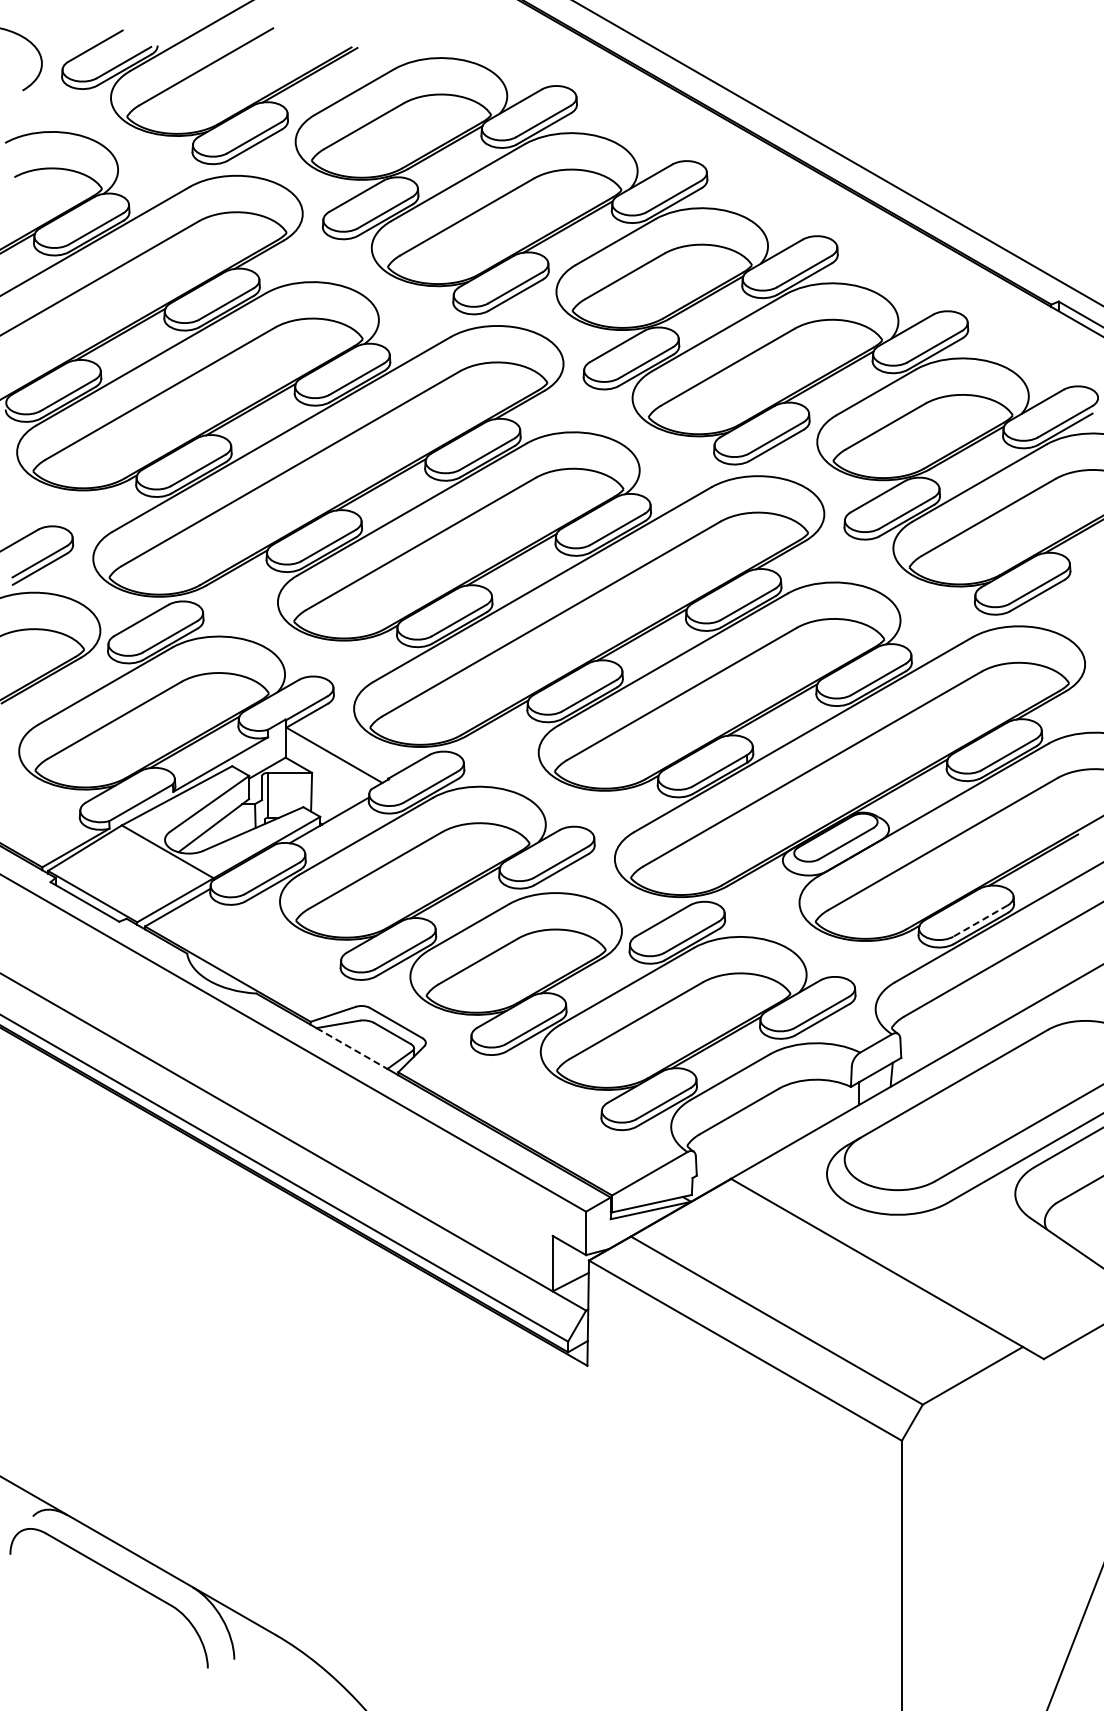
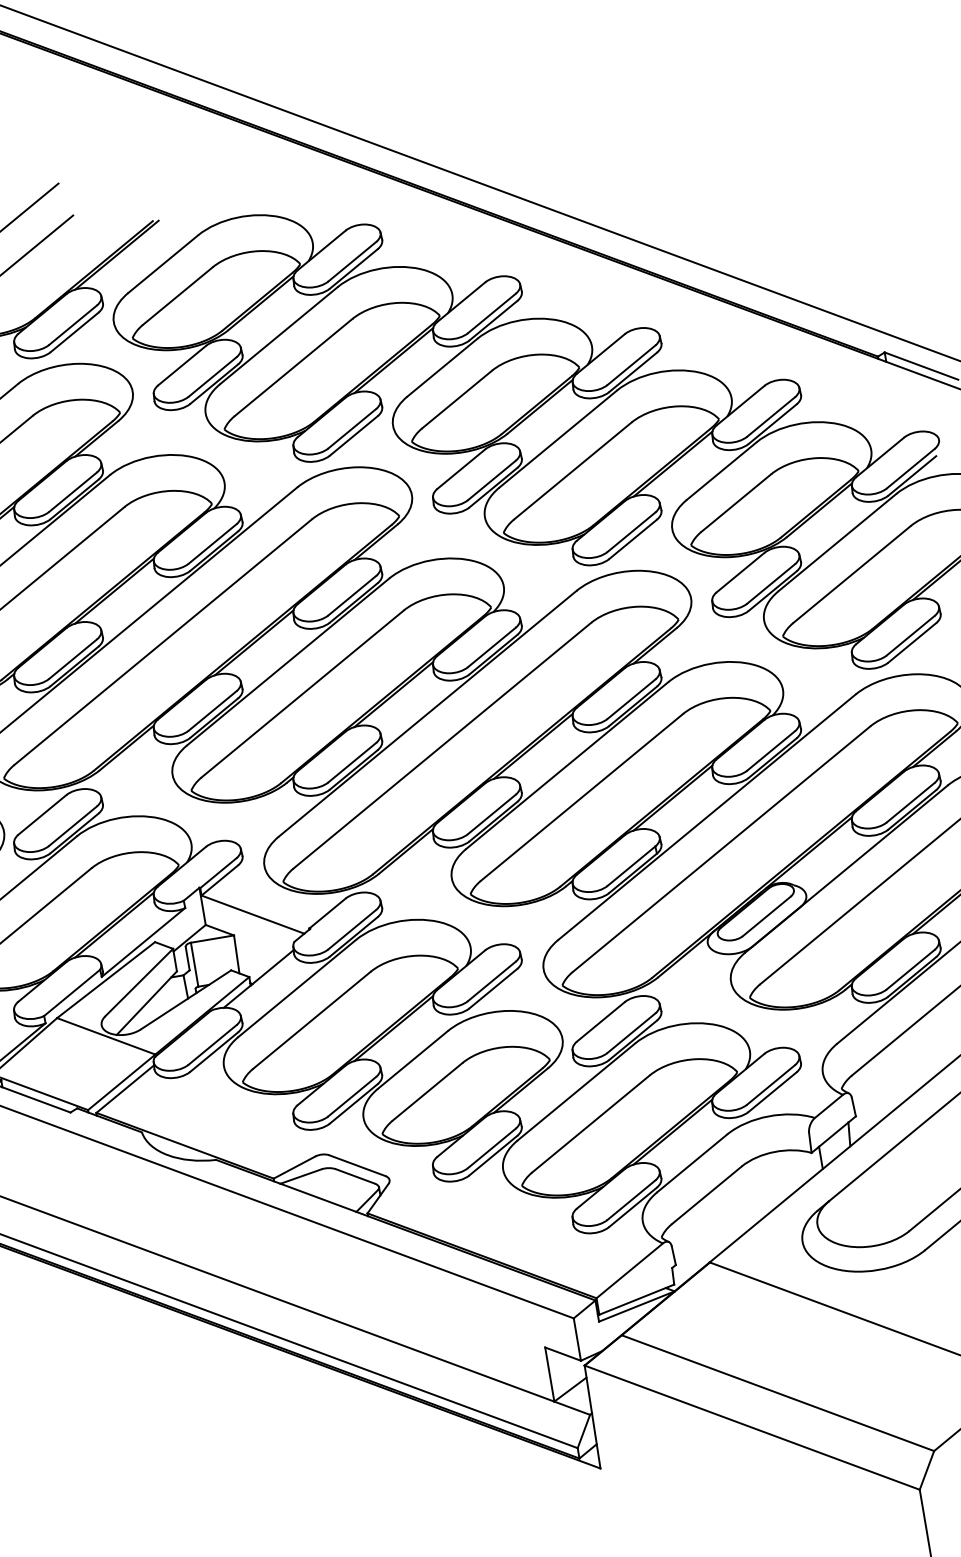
line: (980, 921) -> (910, 970), dashed -> solid
line: (352, 1048) -> (318, 1197), dashed -> solid

